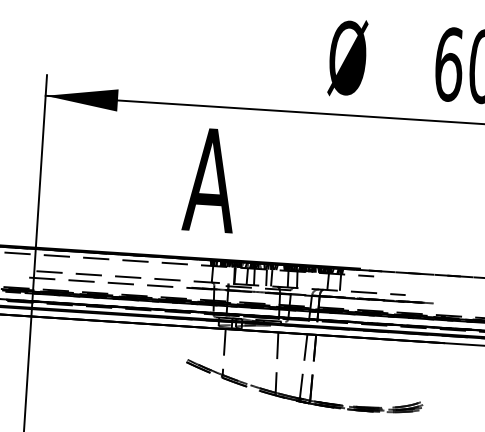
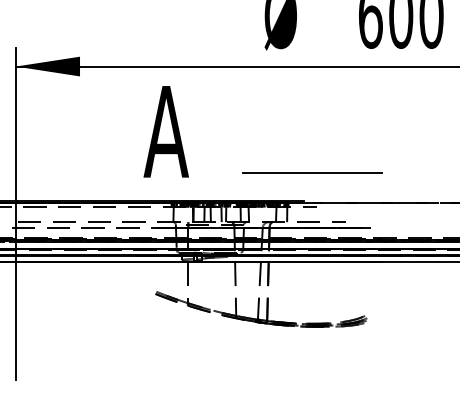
line: (372, 236) -> (312, 172), added

